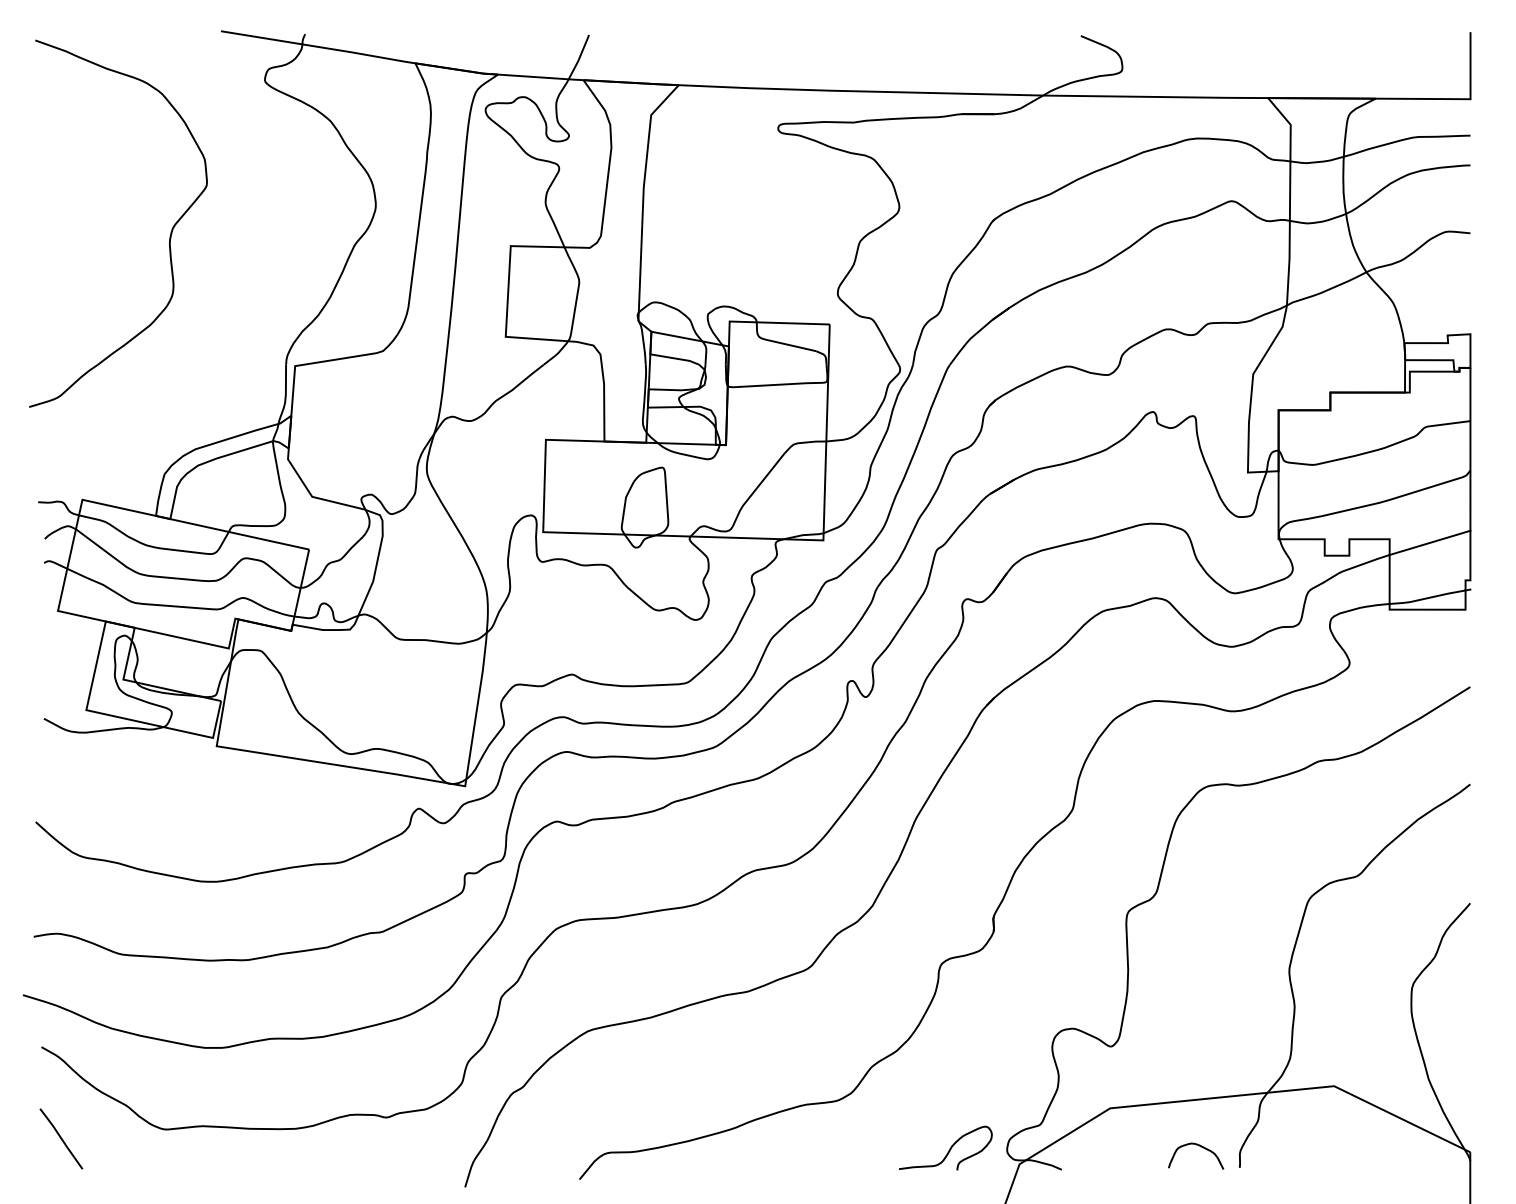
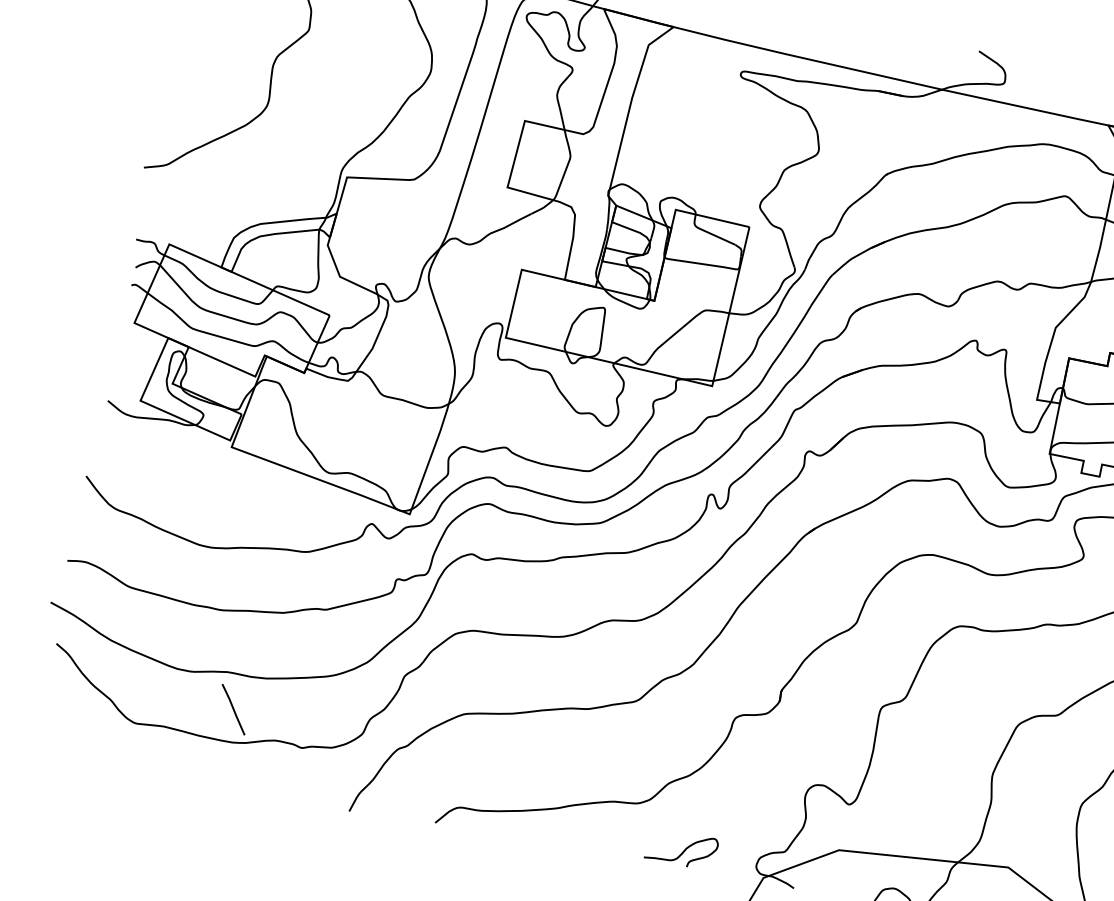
line: (61, 1138) -> (233, 709), moved
curve: (949, 1148) -> (684, 849), moved

